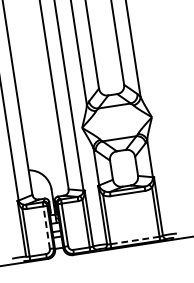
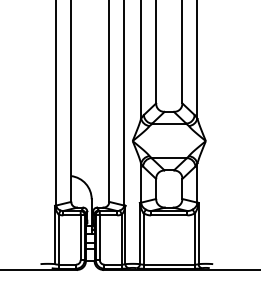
line: (46, 227) -> (80, 237), dashed -> solid
line: (135, 240) -> (169, 264), dashed -> solid

